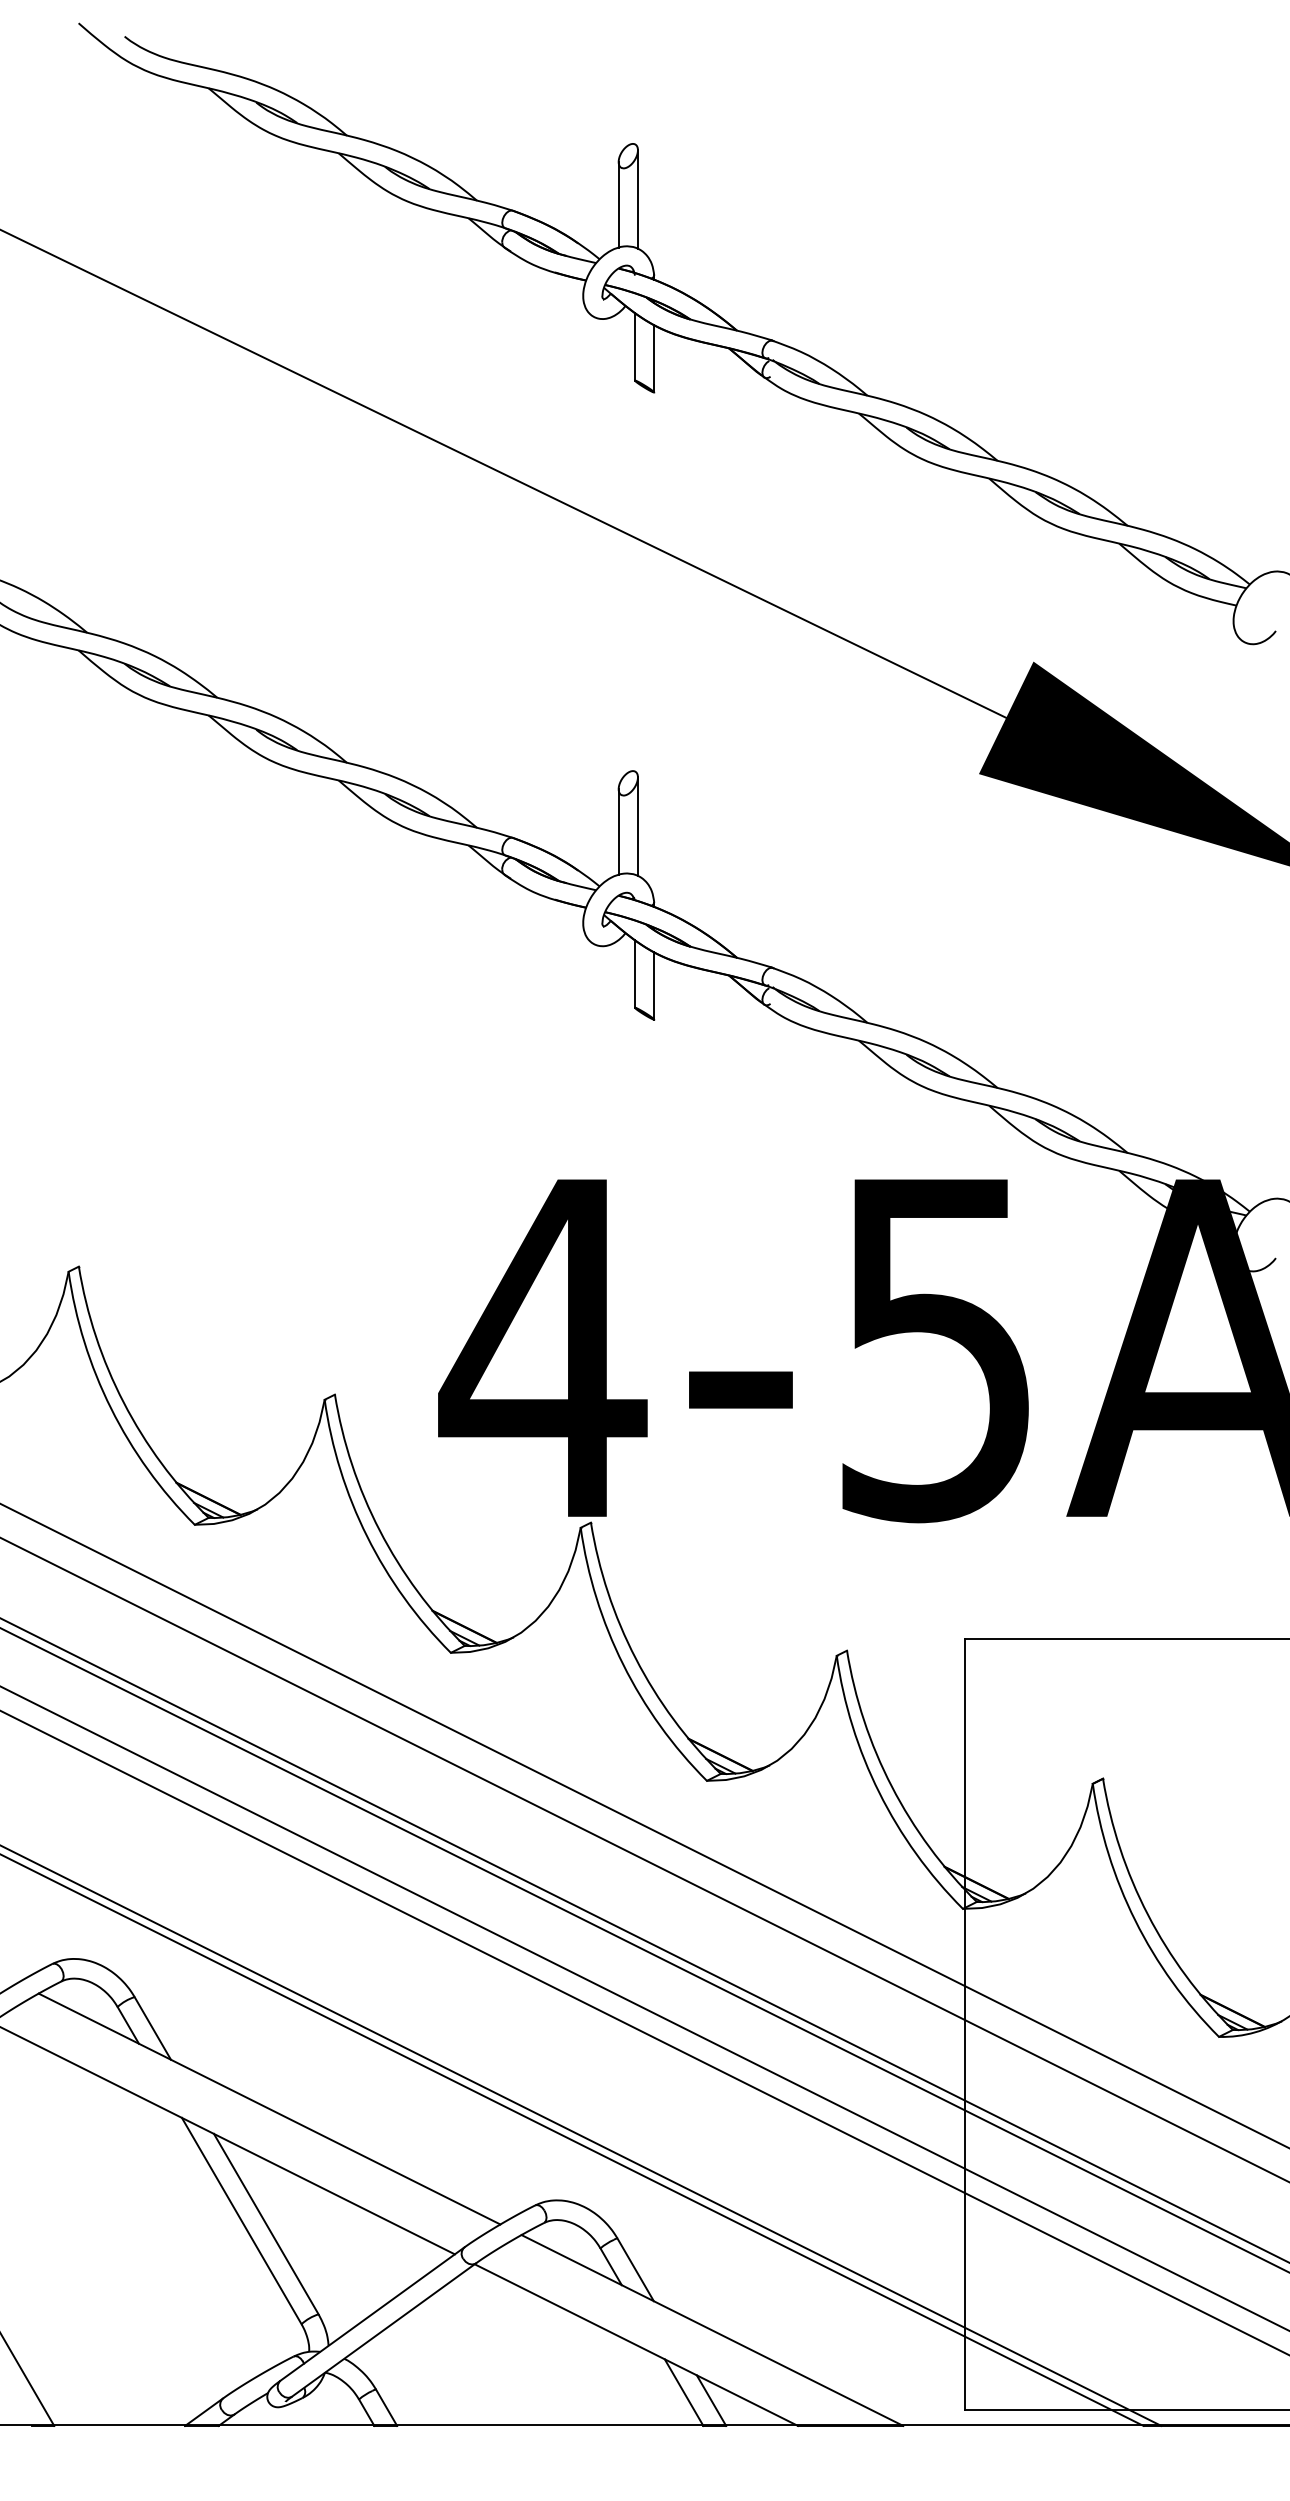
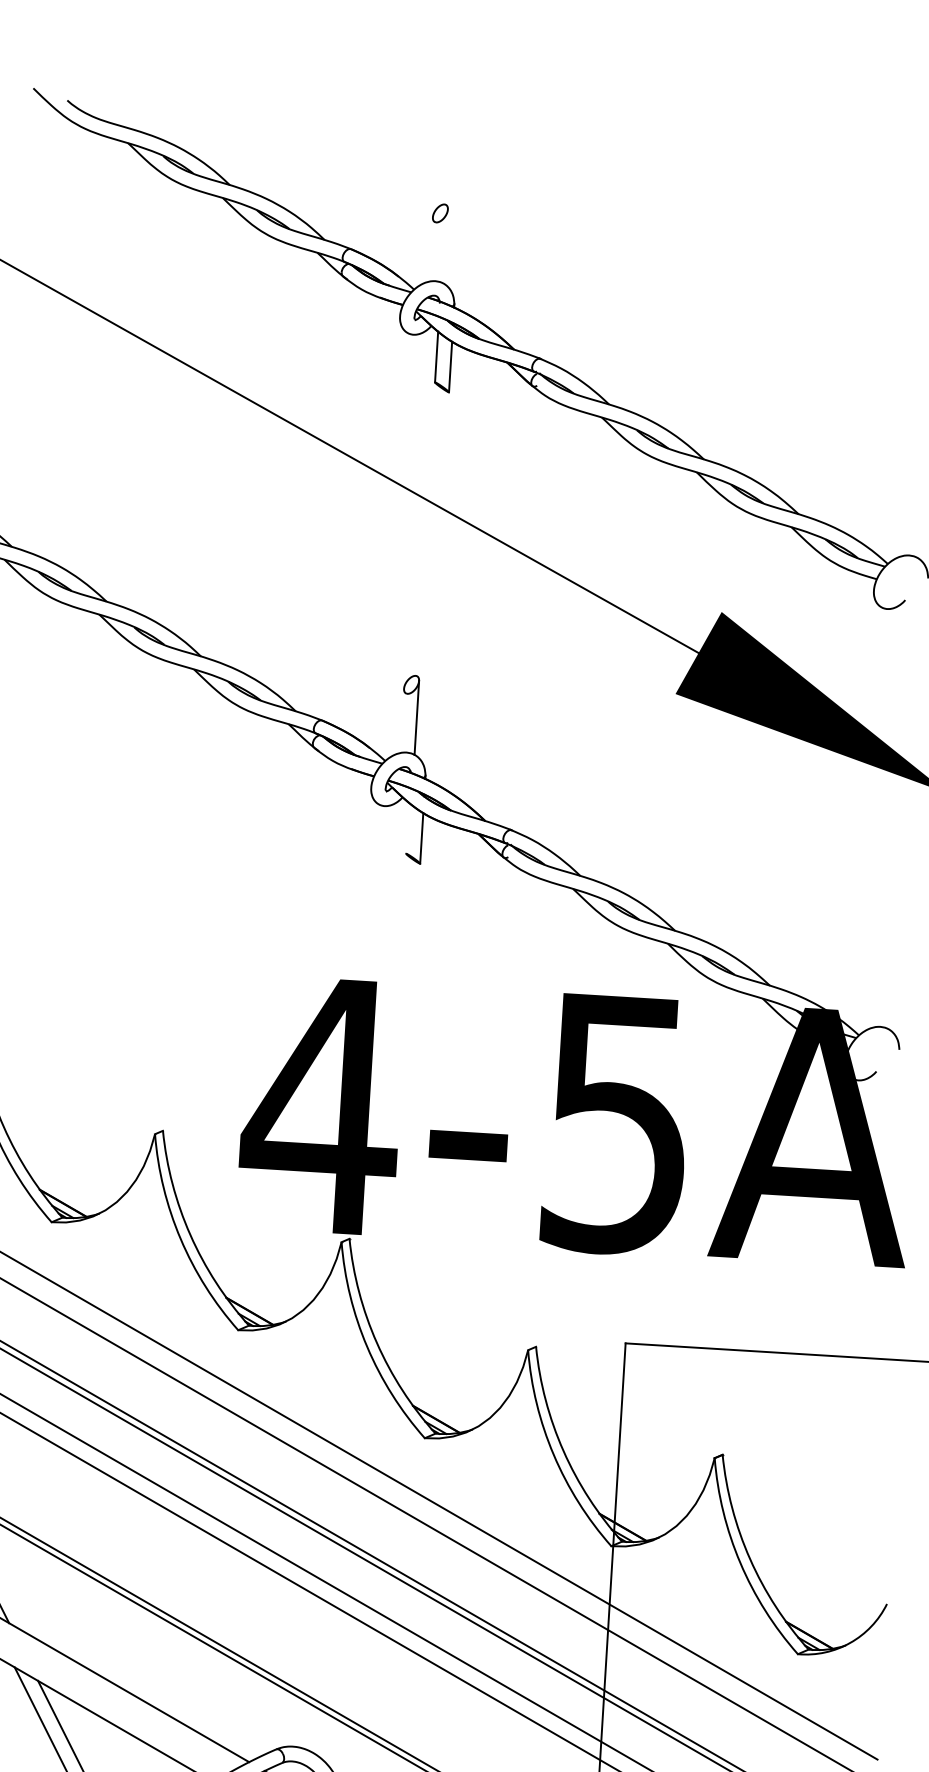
line: (637, 199) -> (445, 246), removed
line: (618, 205) -> (430, 250), removed
line: (618, 832) -> (401, 721), removed
line: (634, 973) -> (407, 828), removed

